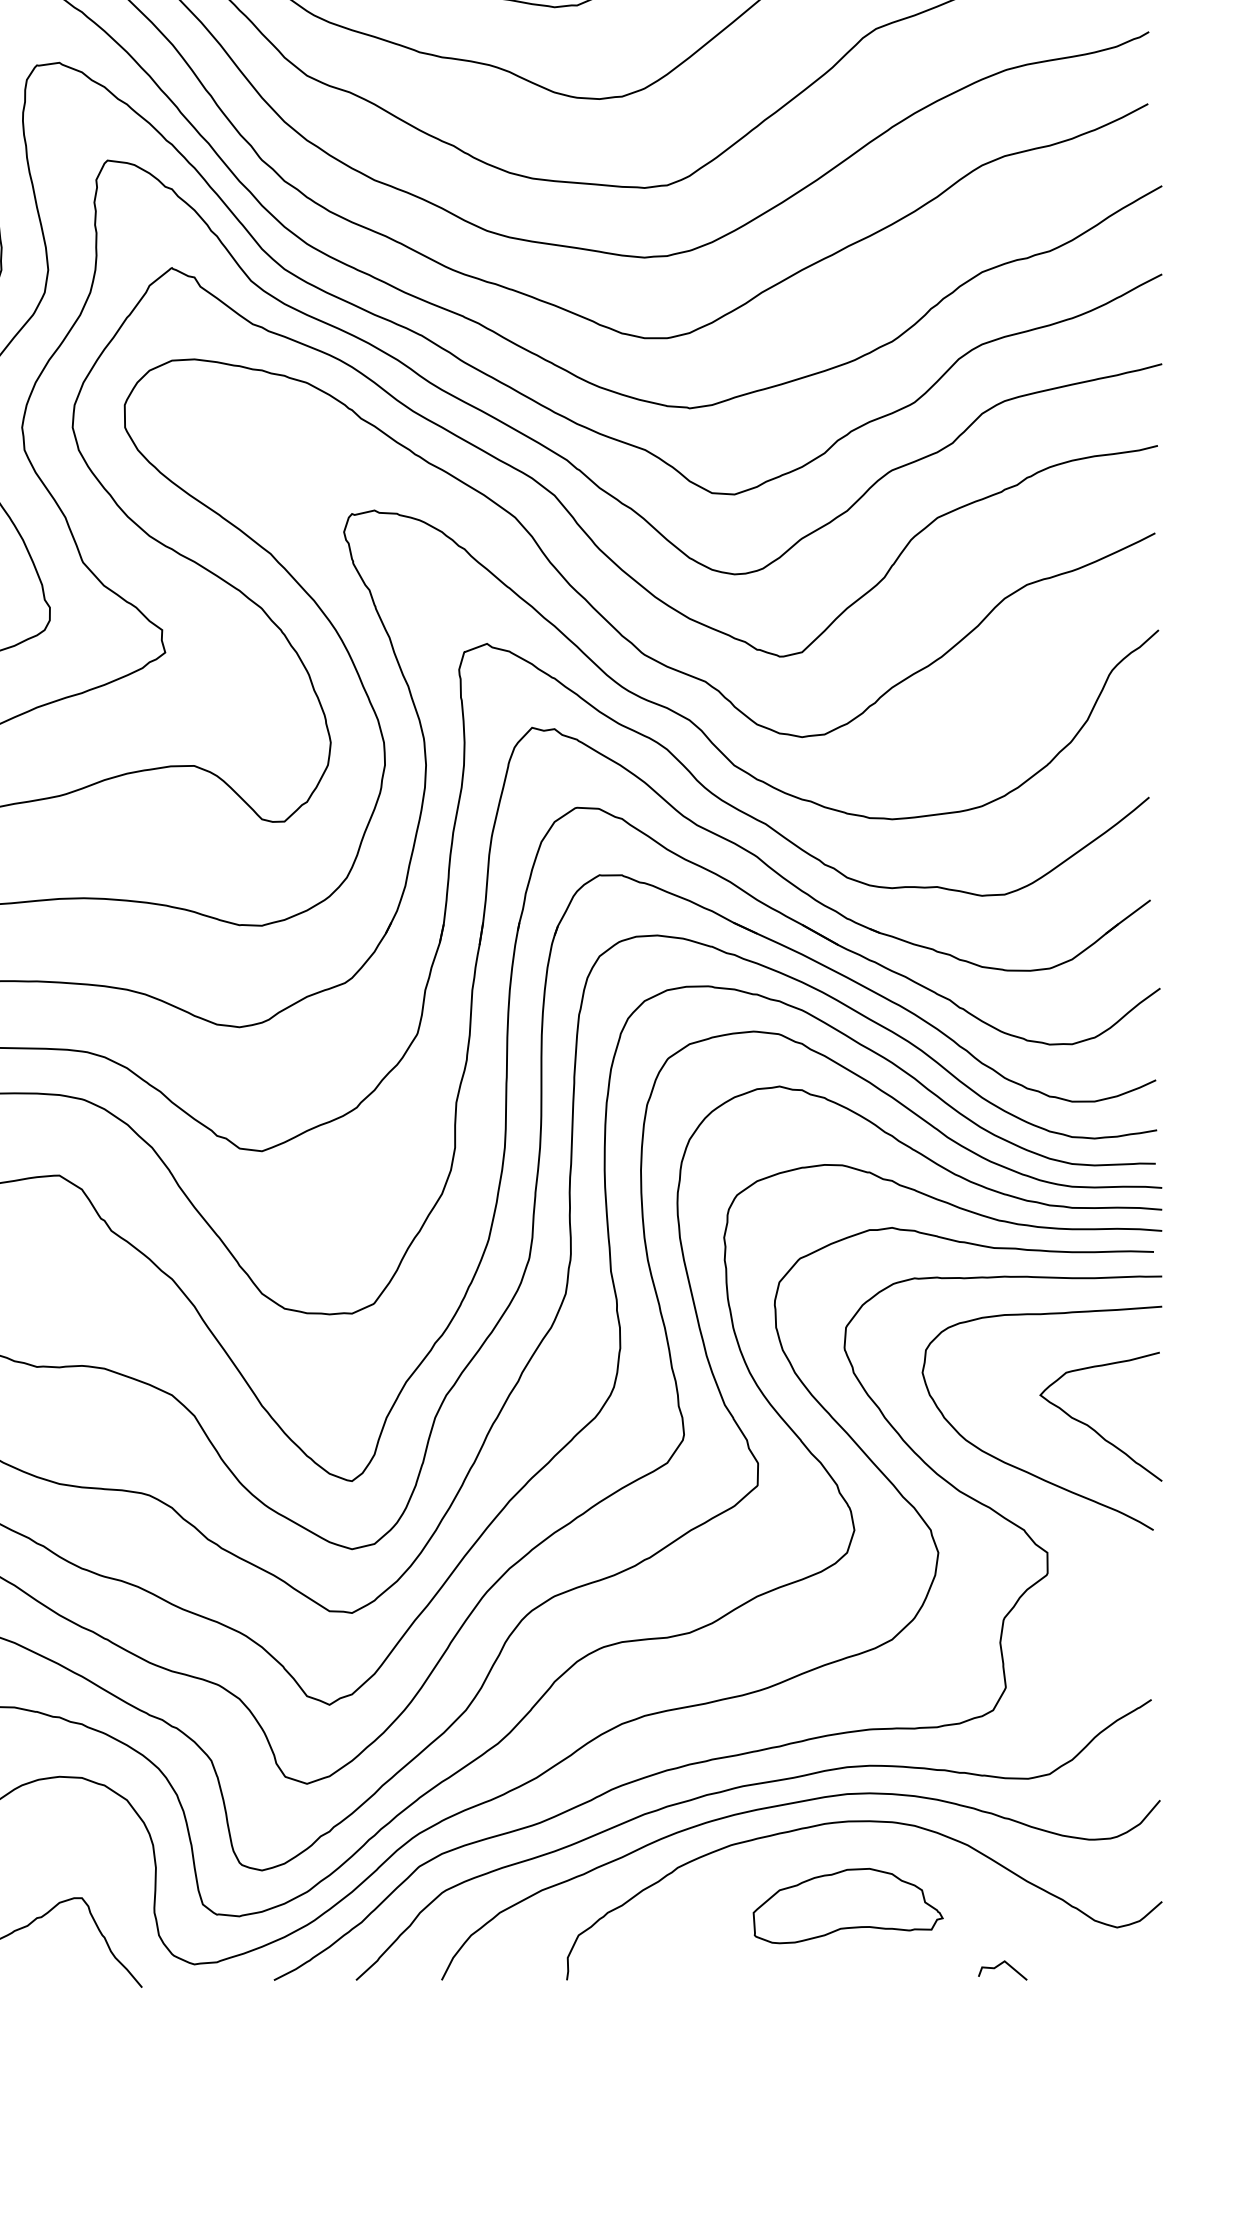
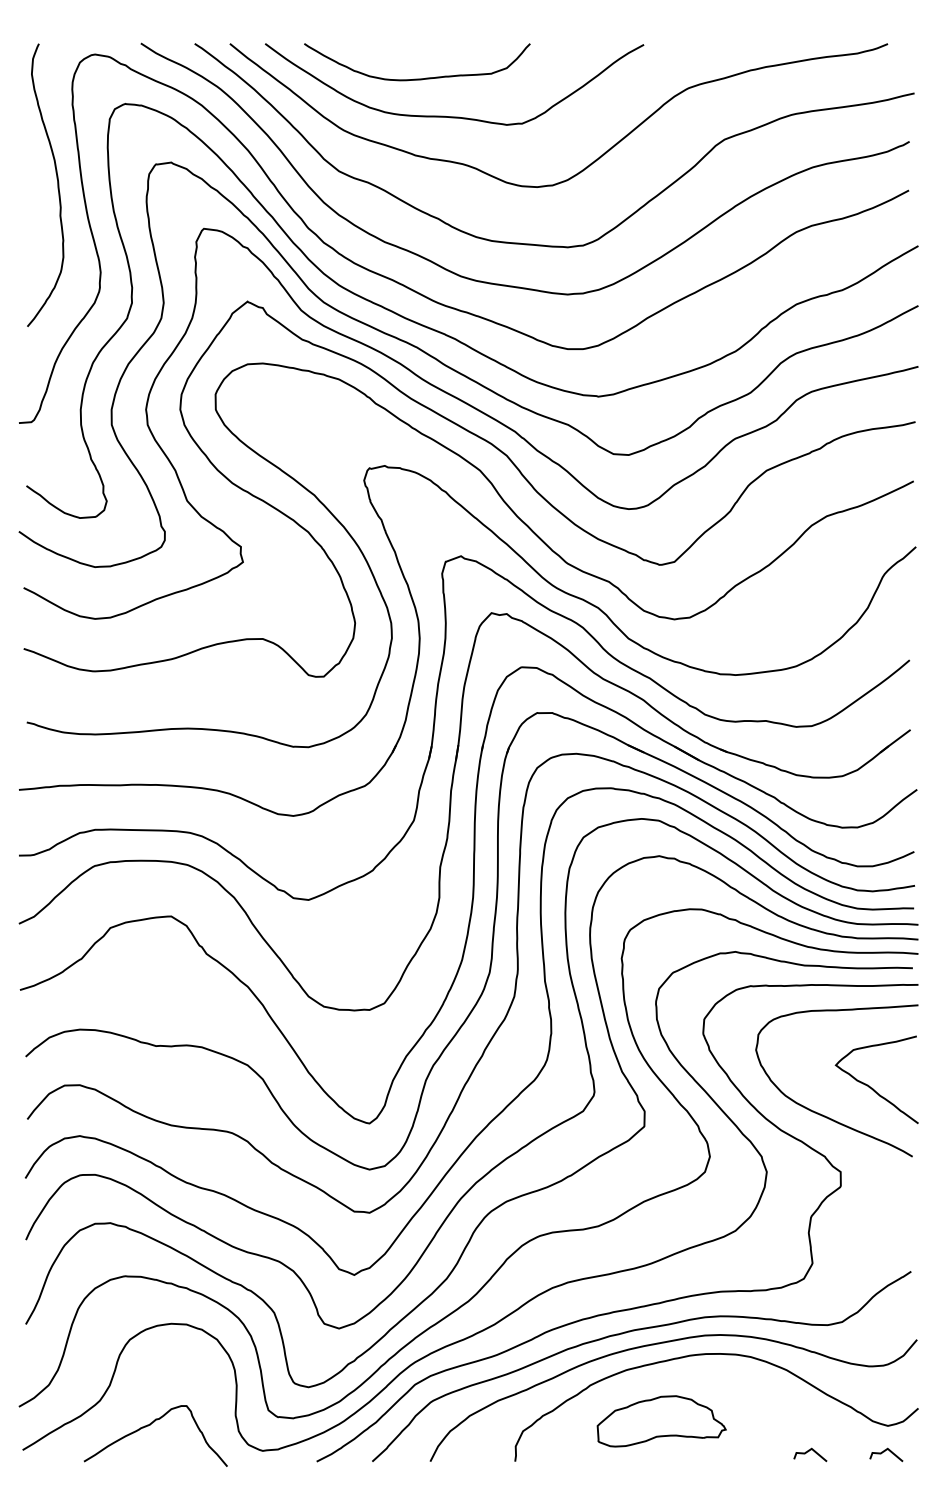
part: (847, 1906) -> (661, 1421), moved
line: (1112, 1966) -> (884, 1452), added

